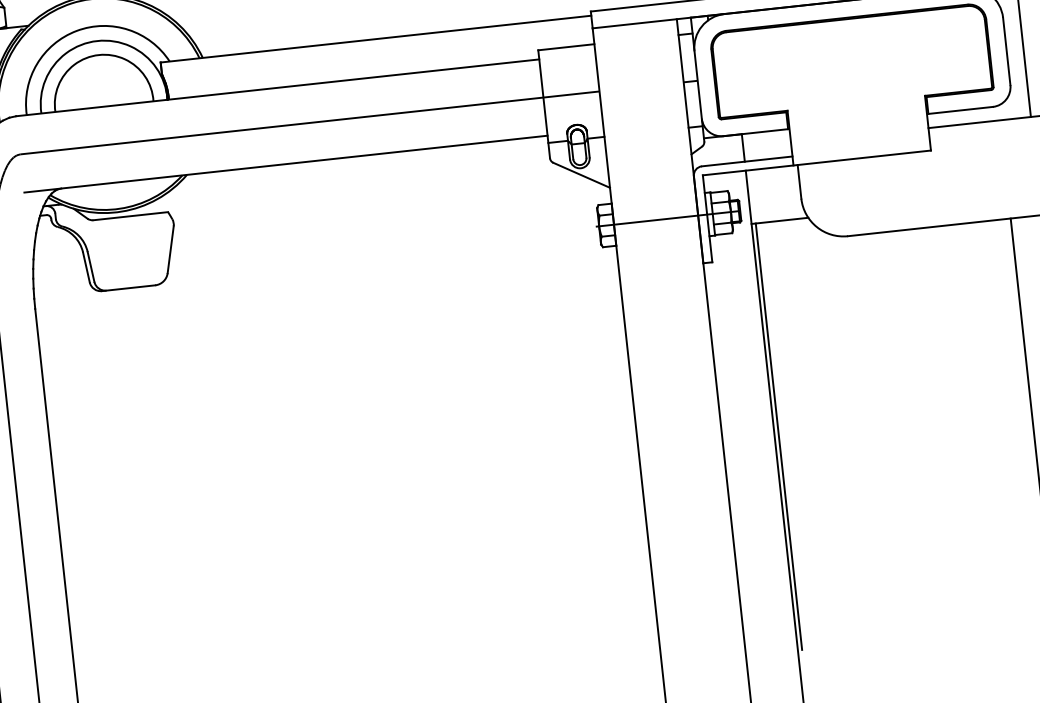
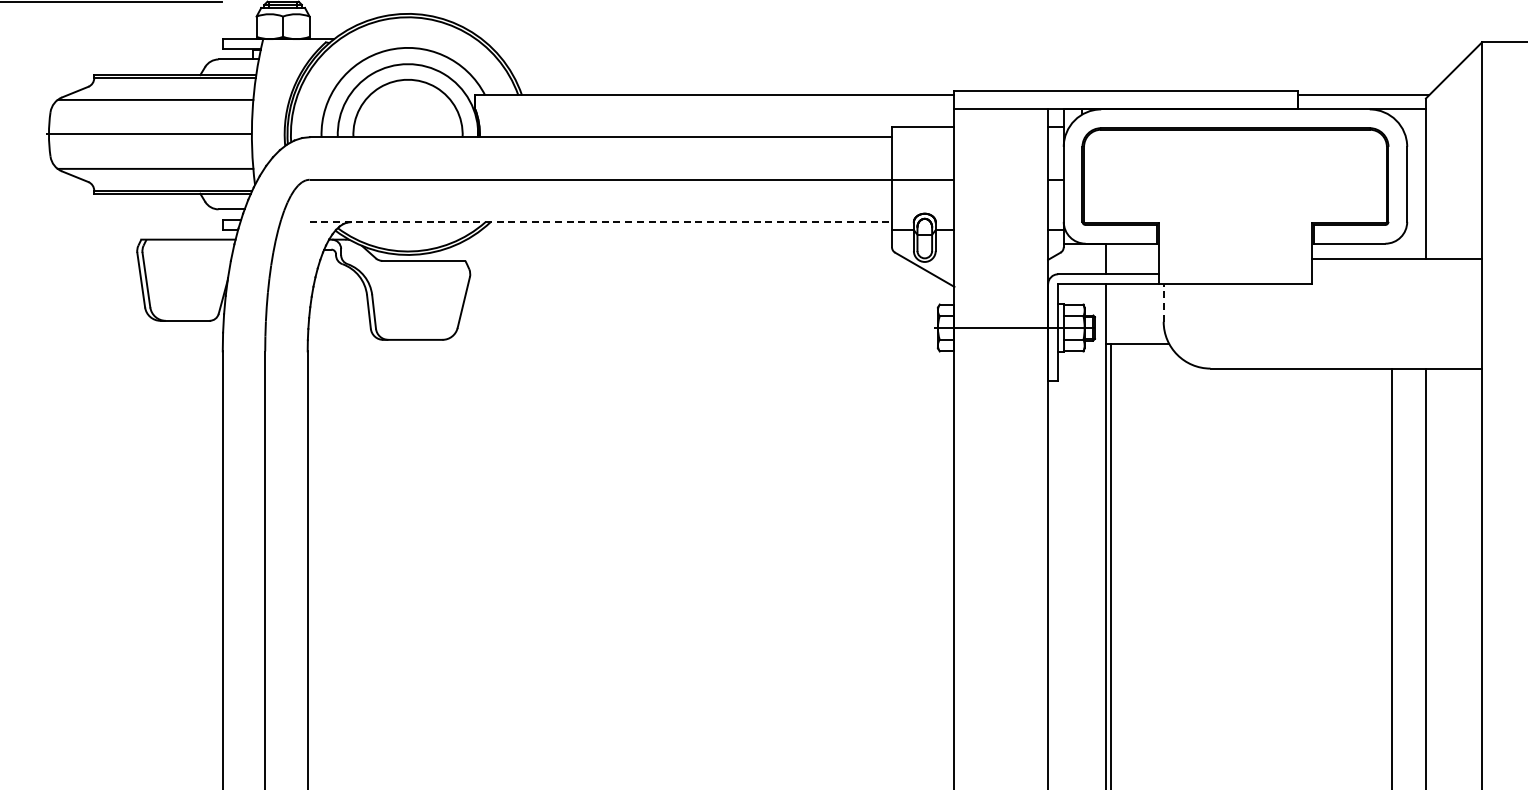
line: (286, 164) -> (601, 222), solid -> dashed
line: (799, 182) -> (1163, 303), solid -> dashed

